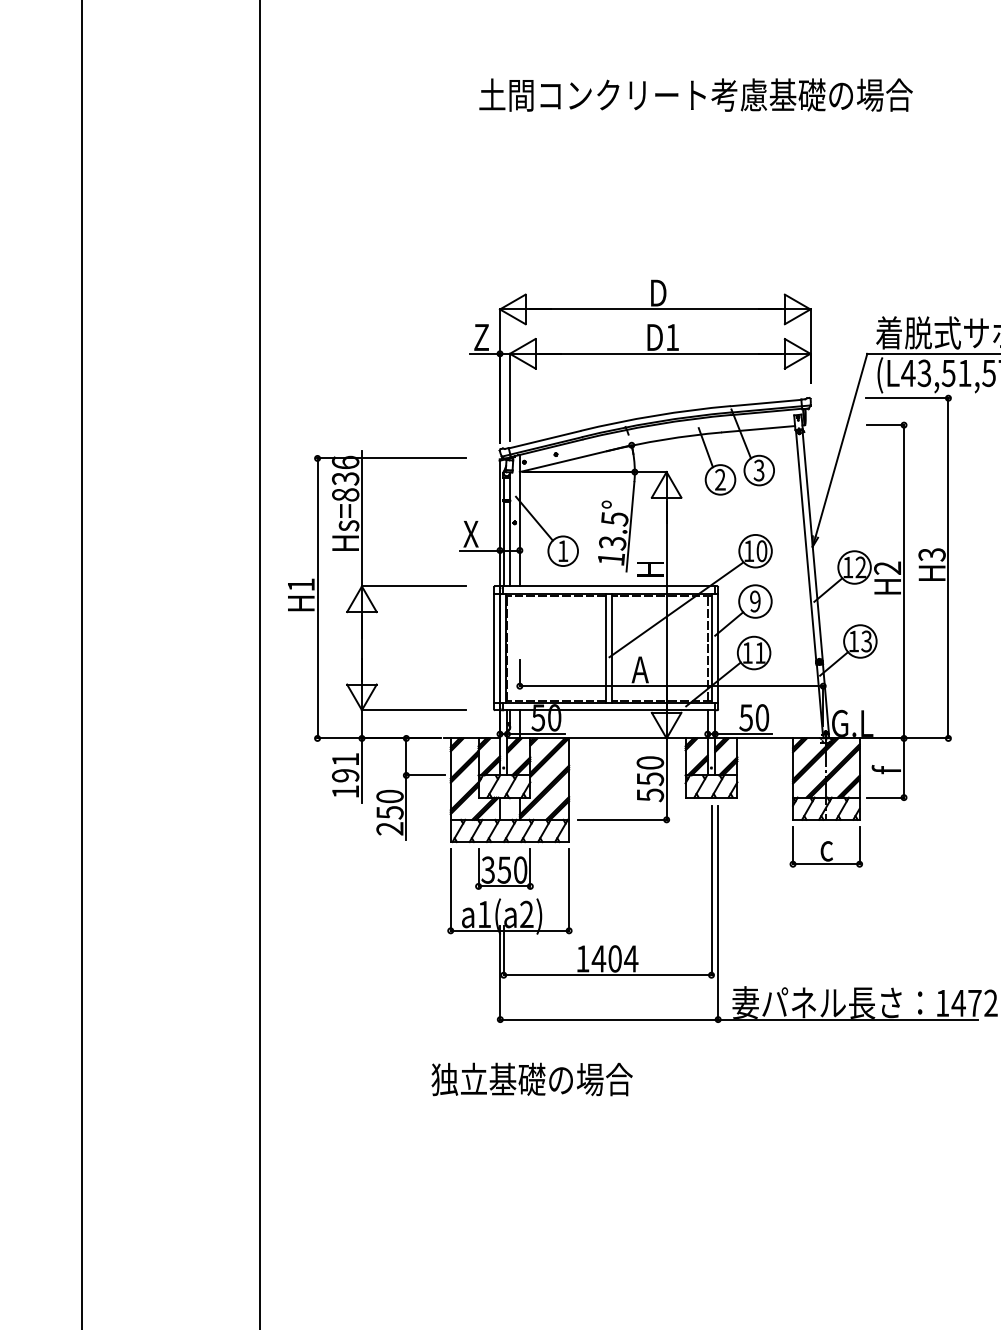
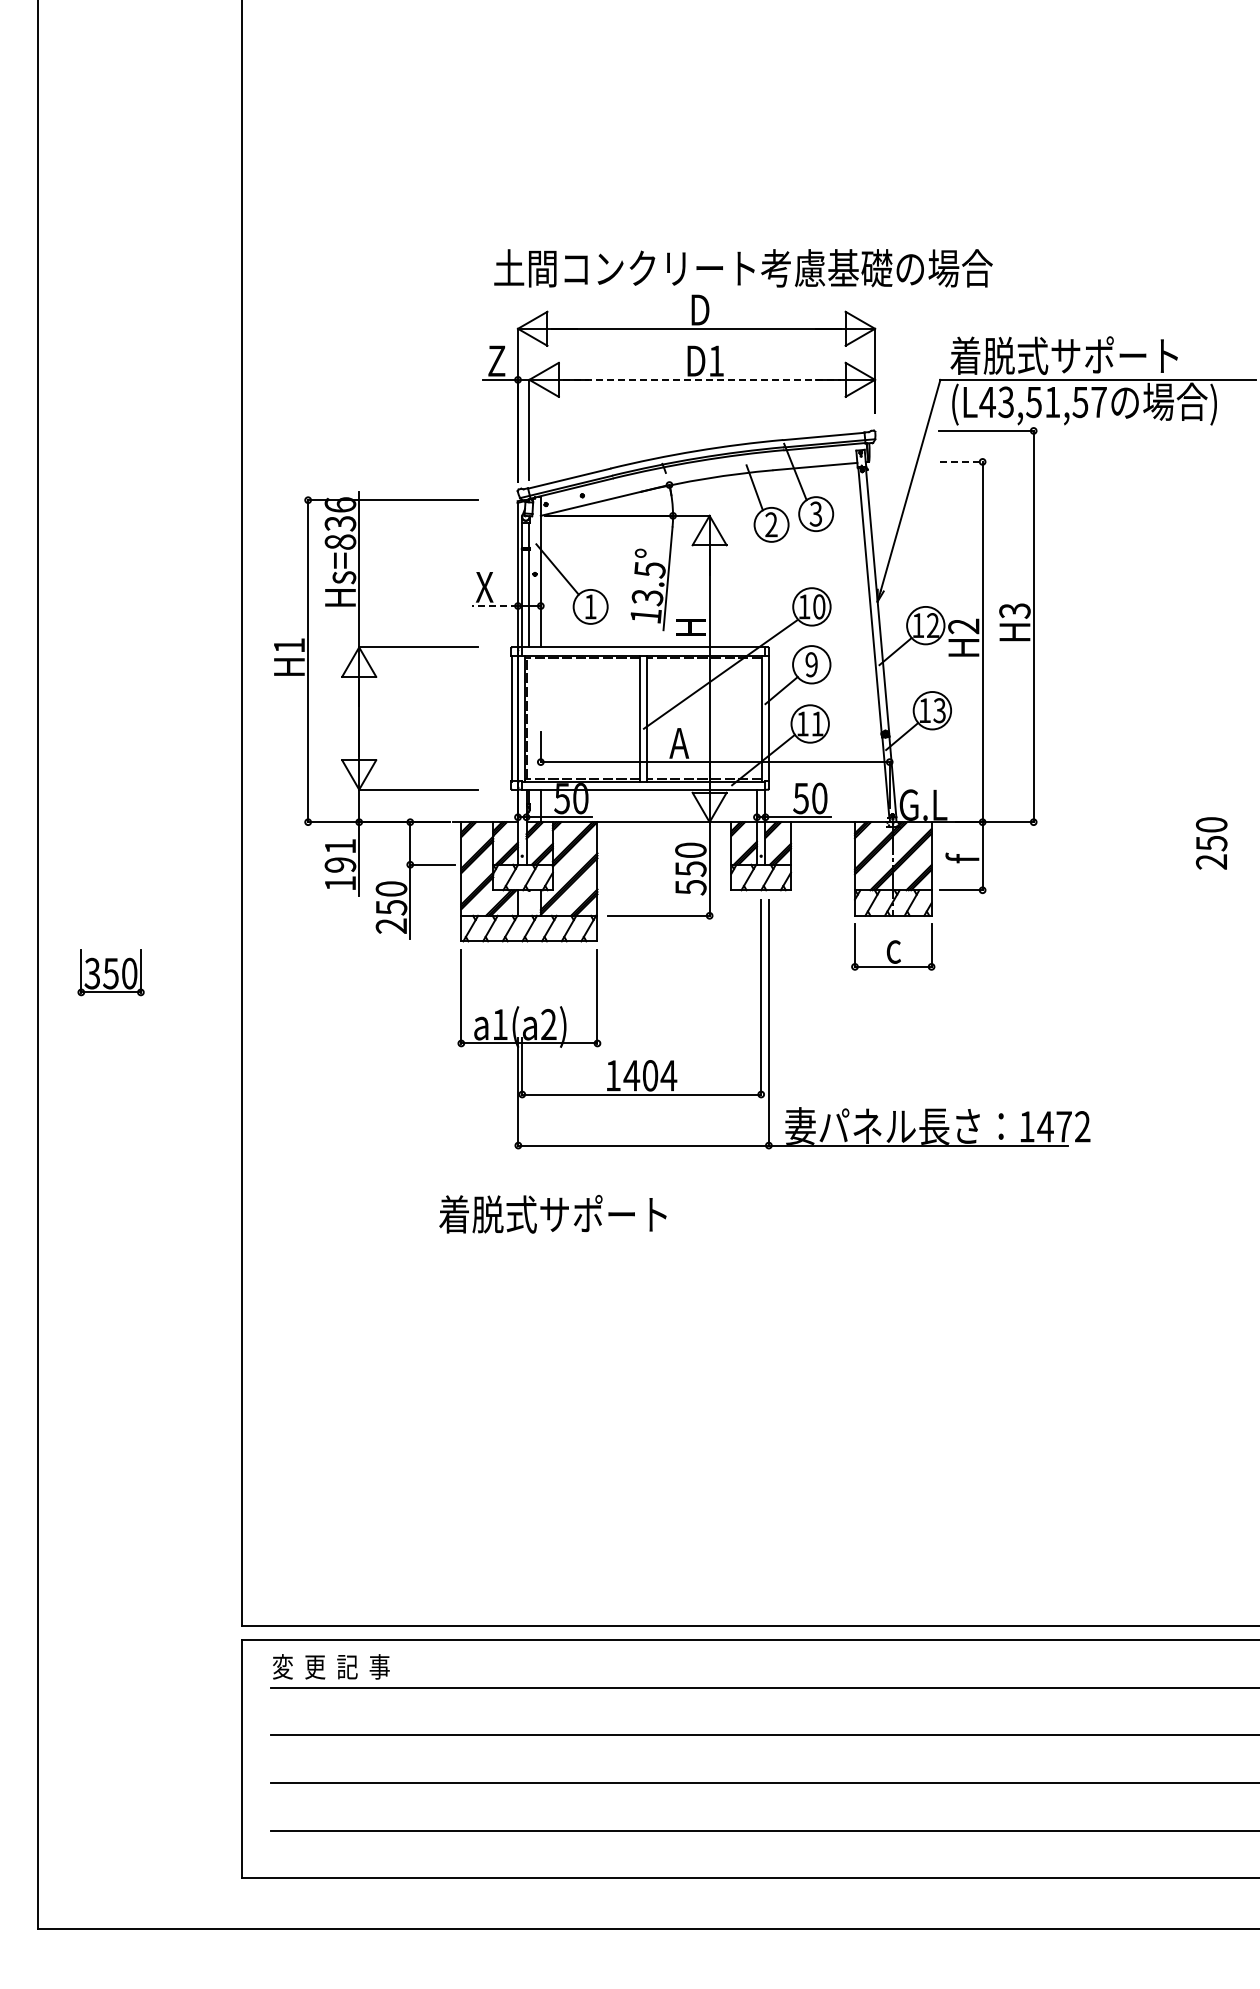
text: (696, 95) -> (743, 268), moved
line: (660, 353) -> (702, 379), solid -> dashed
line: (885, 424) -> (961, 461), solid -> dashed
line: (479, 550) -> (494, 606), solid -> dashed
line: (707, 648) -> (756, 718), removed
part: (503, 869) -> (110, 972), moved
text: (531, 1078) -> (554, 1213), 独立基礎の場合 -> 着脱式サポート

